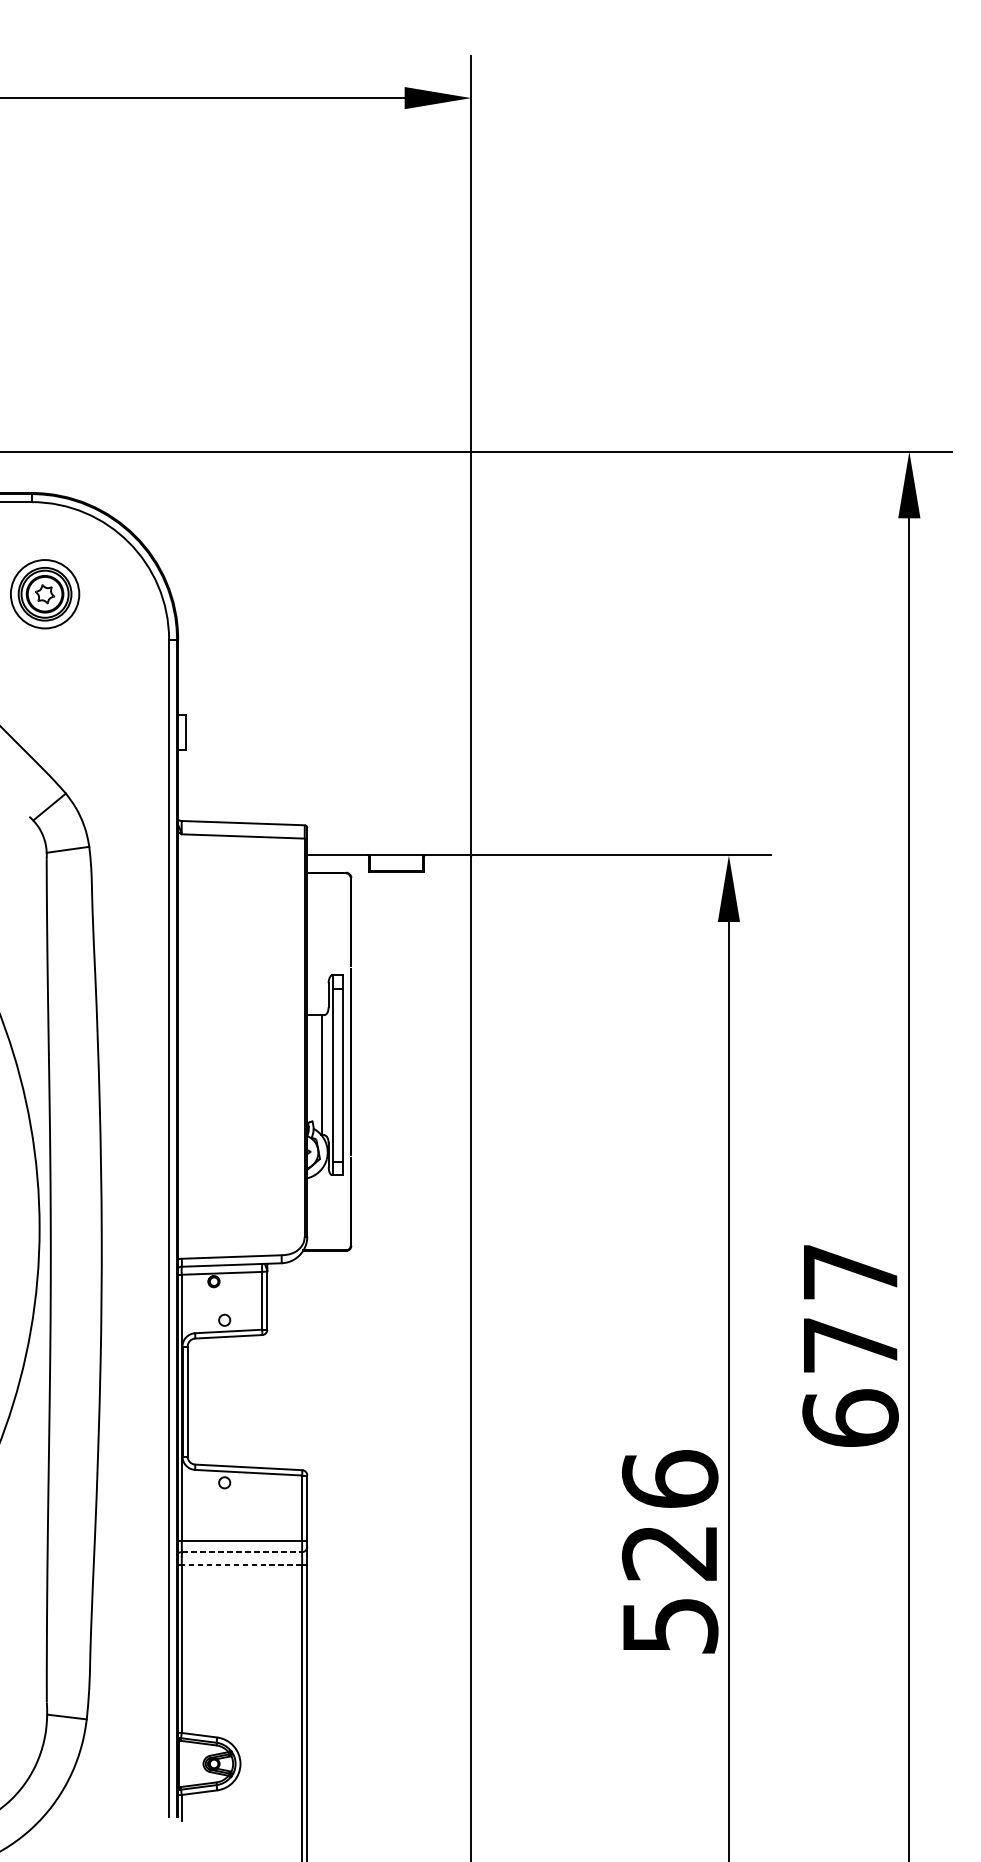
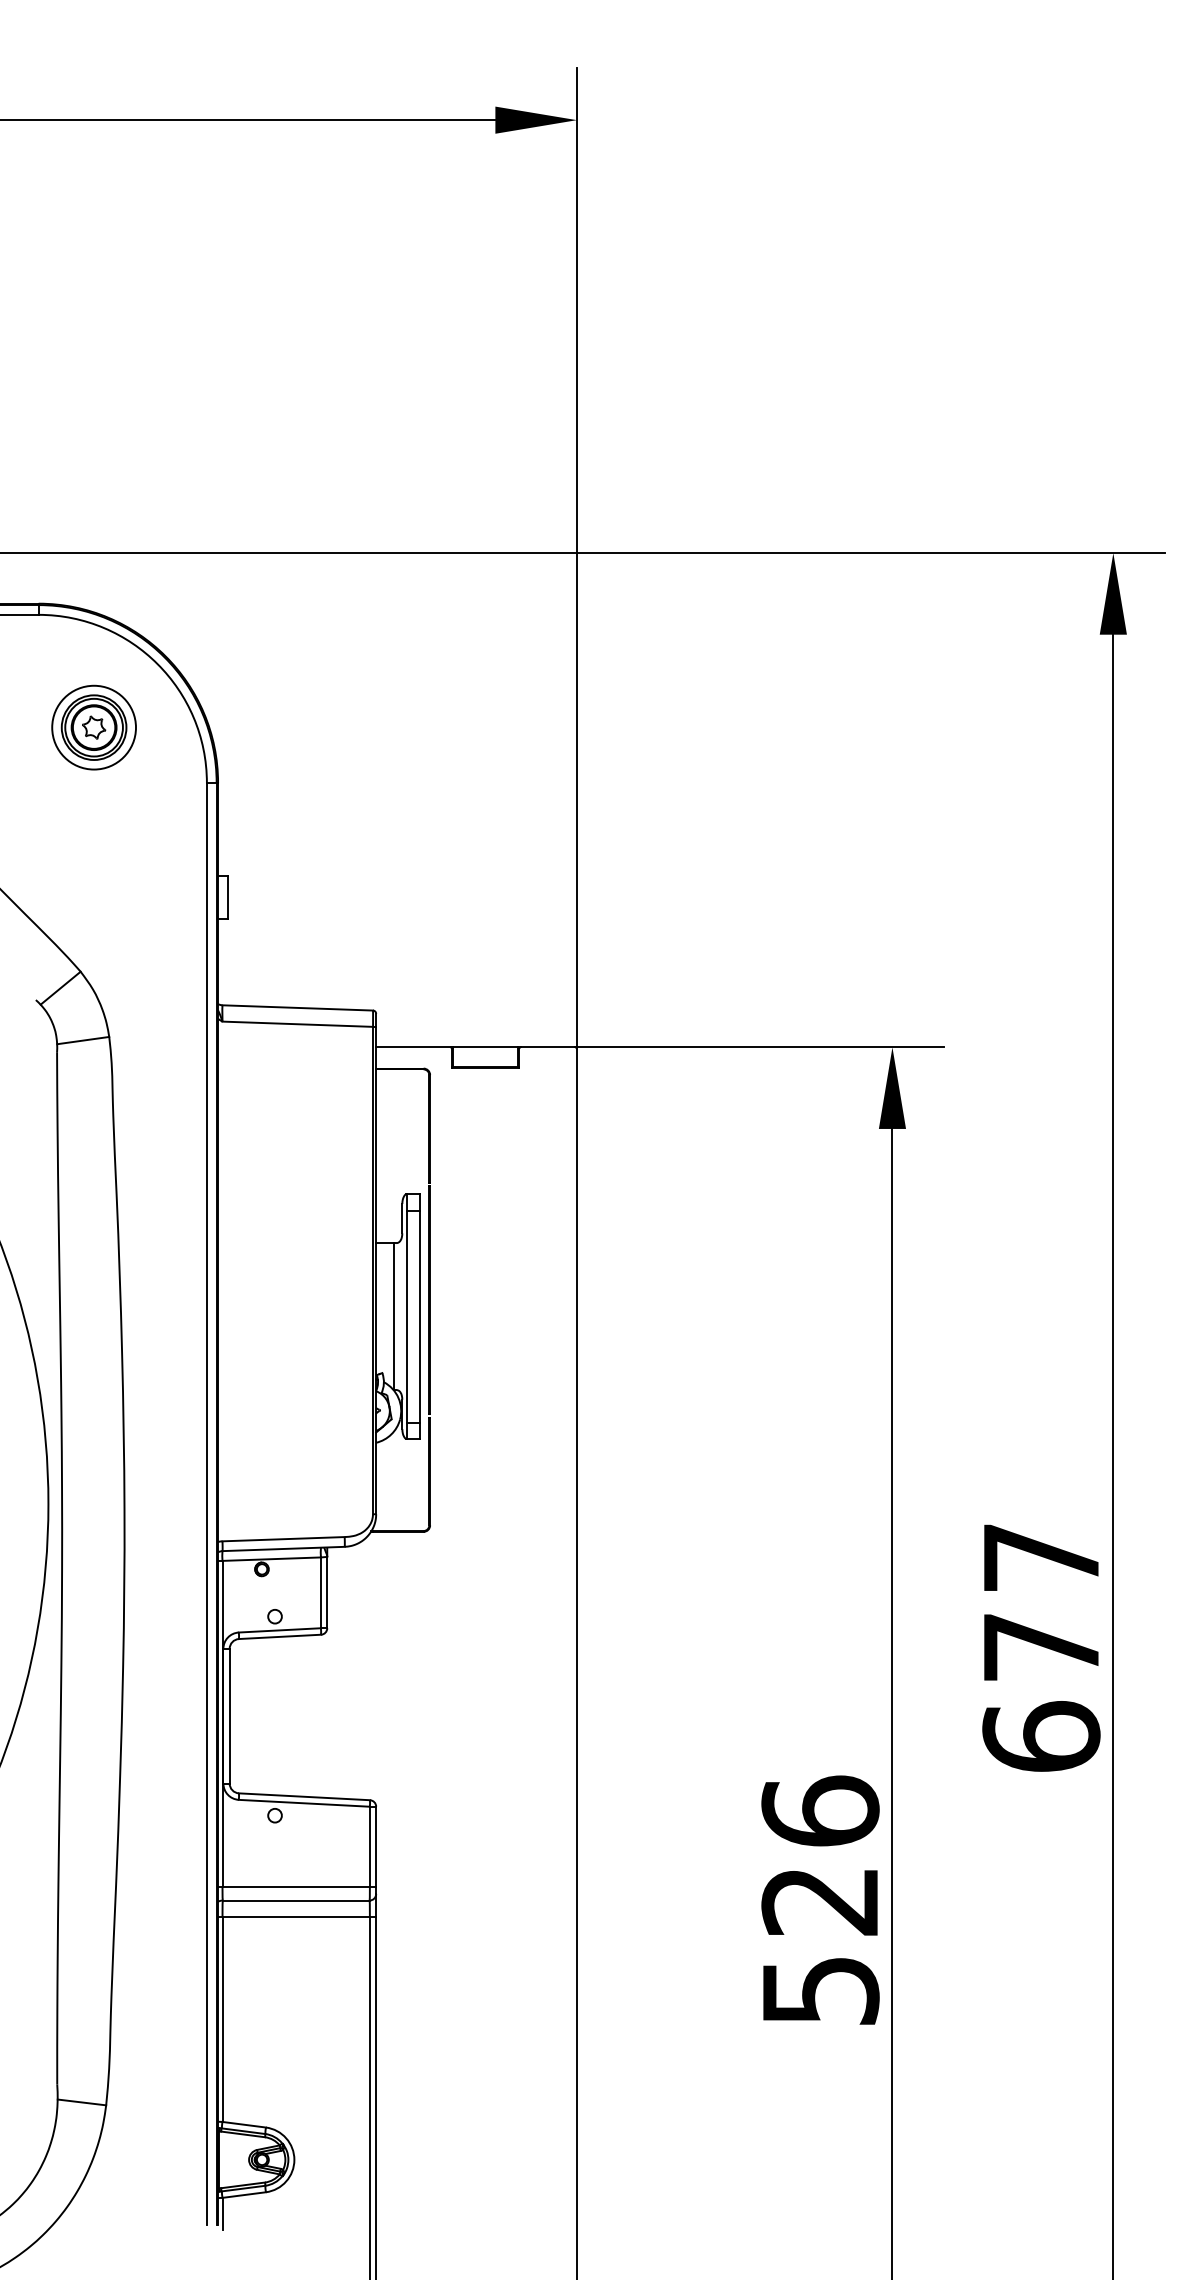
part: (44, 594) -> (93, 727), moved
line: (242, 1552) -> (296, 1900), dashed -> solid
line: (242, 1565) -> (296, 1916), dashed -> solid

